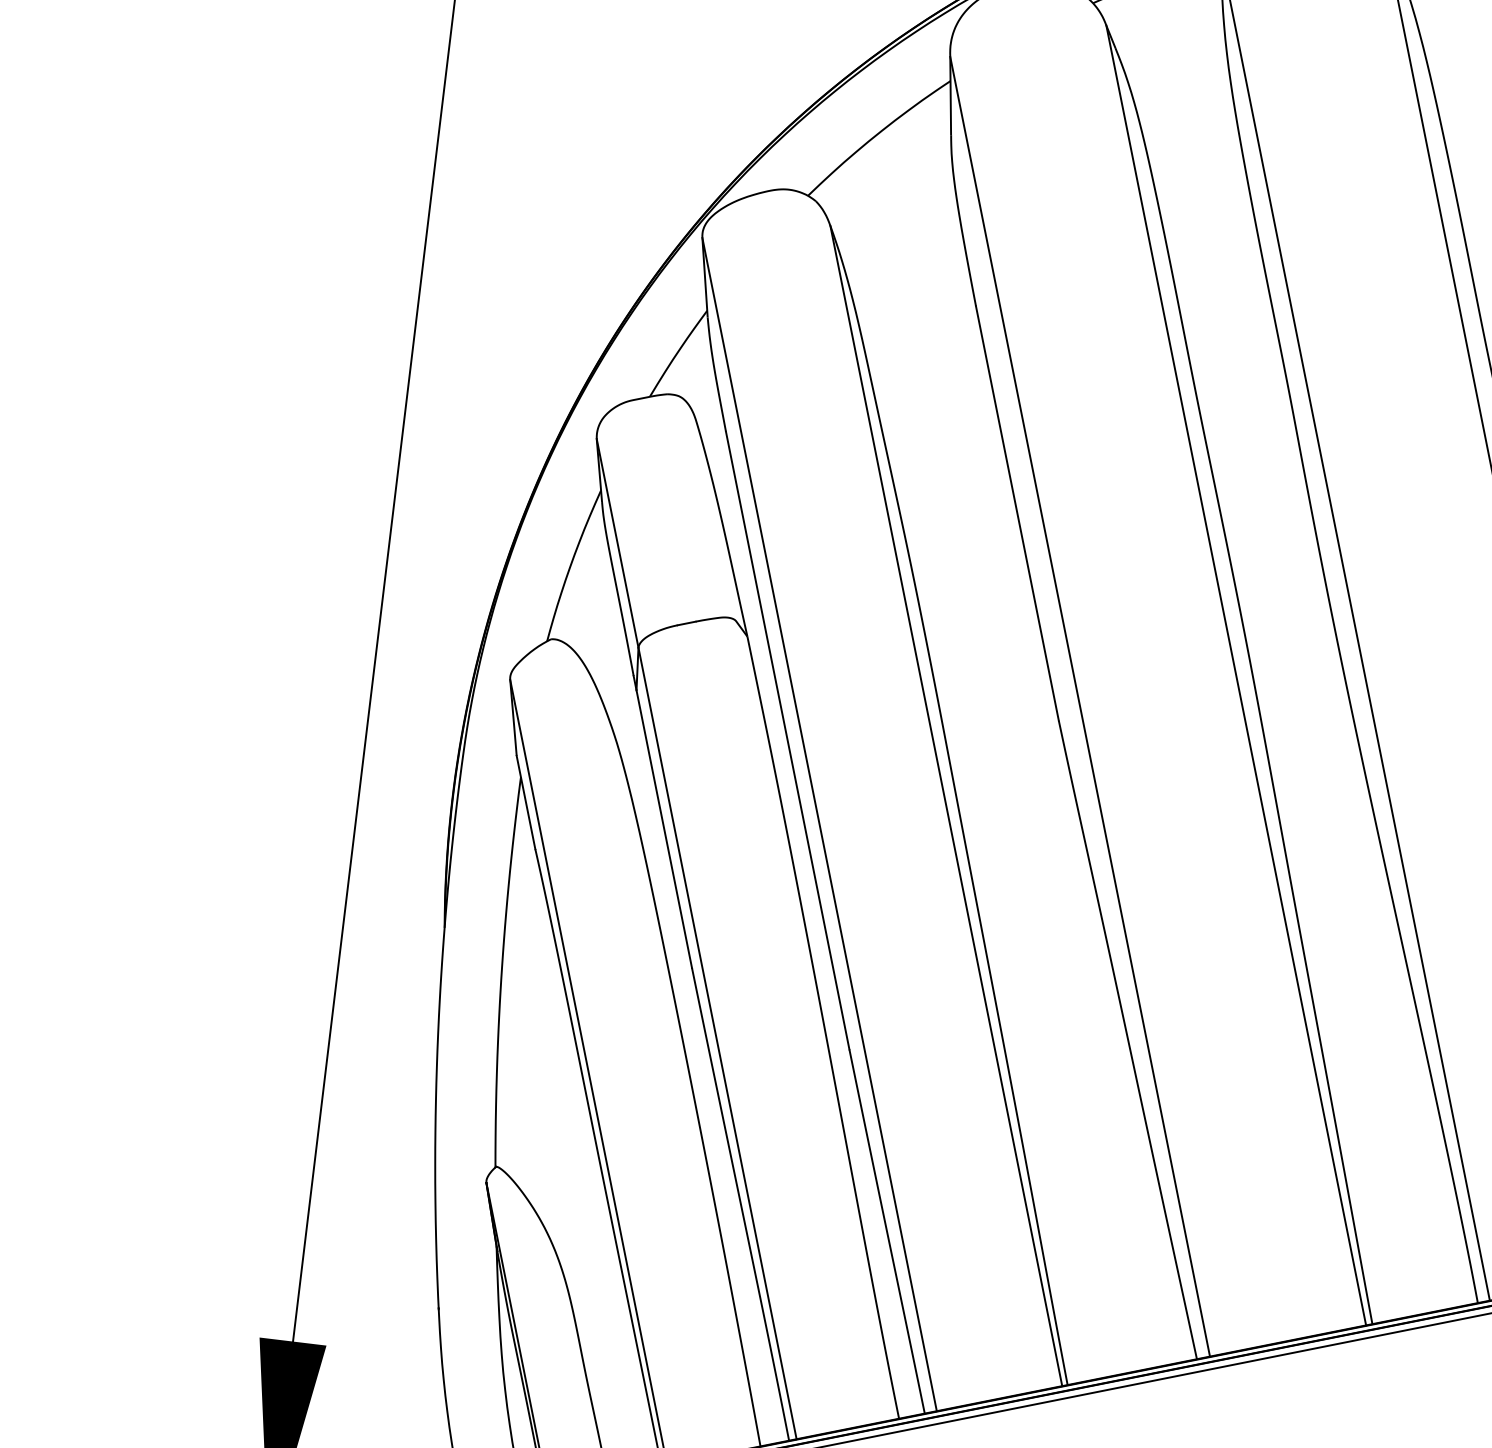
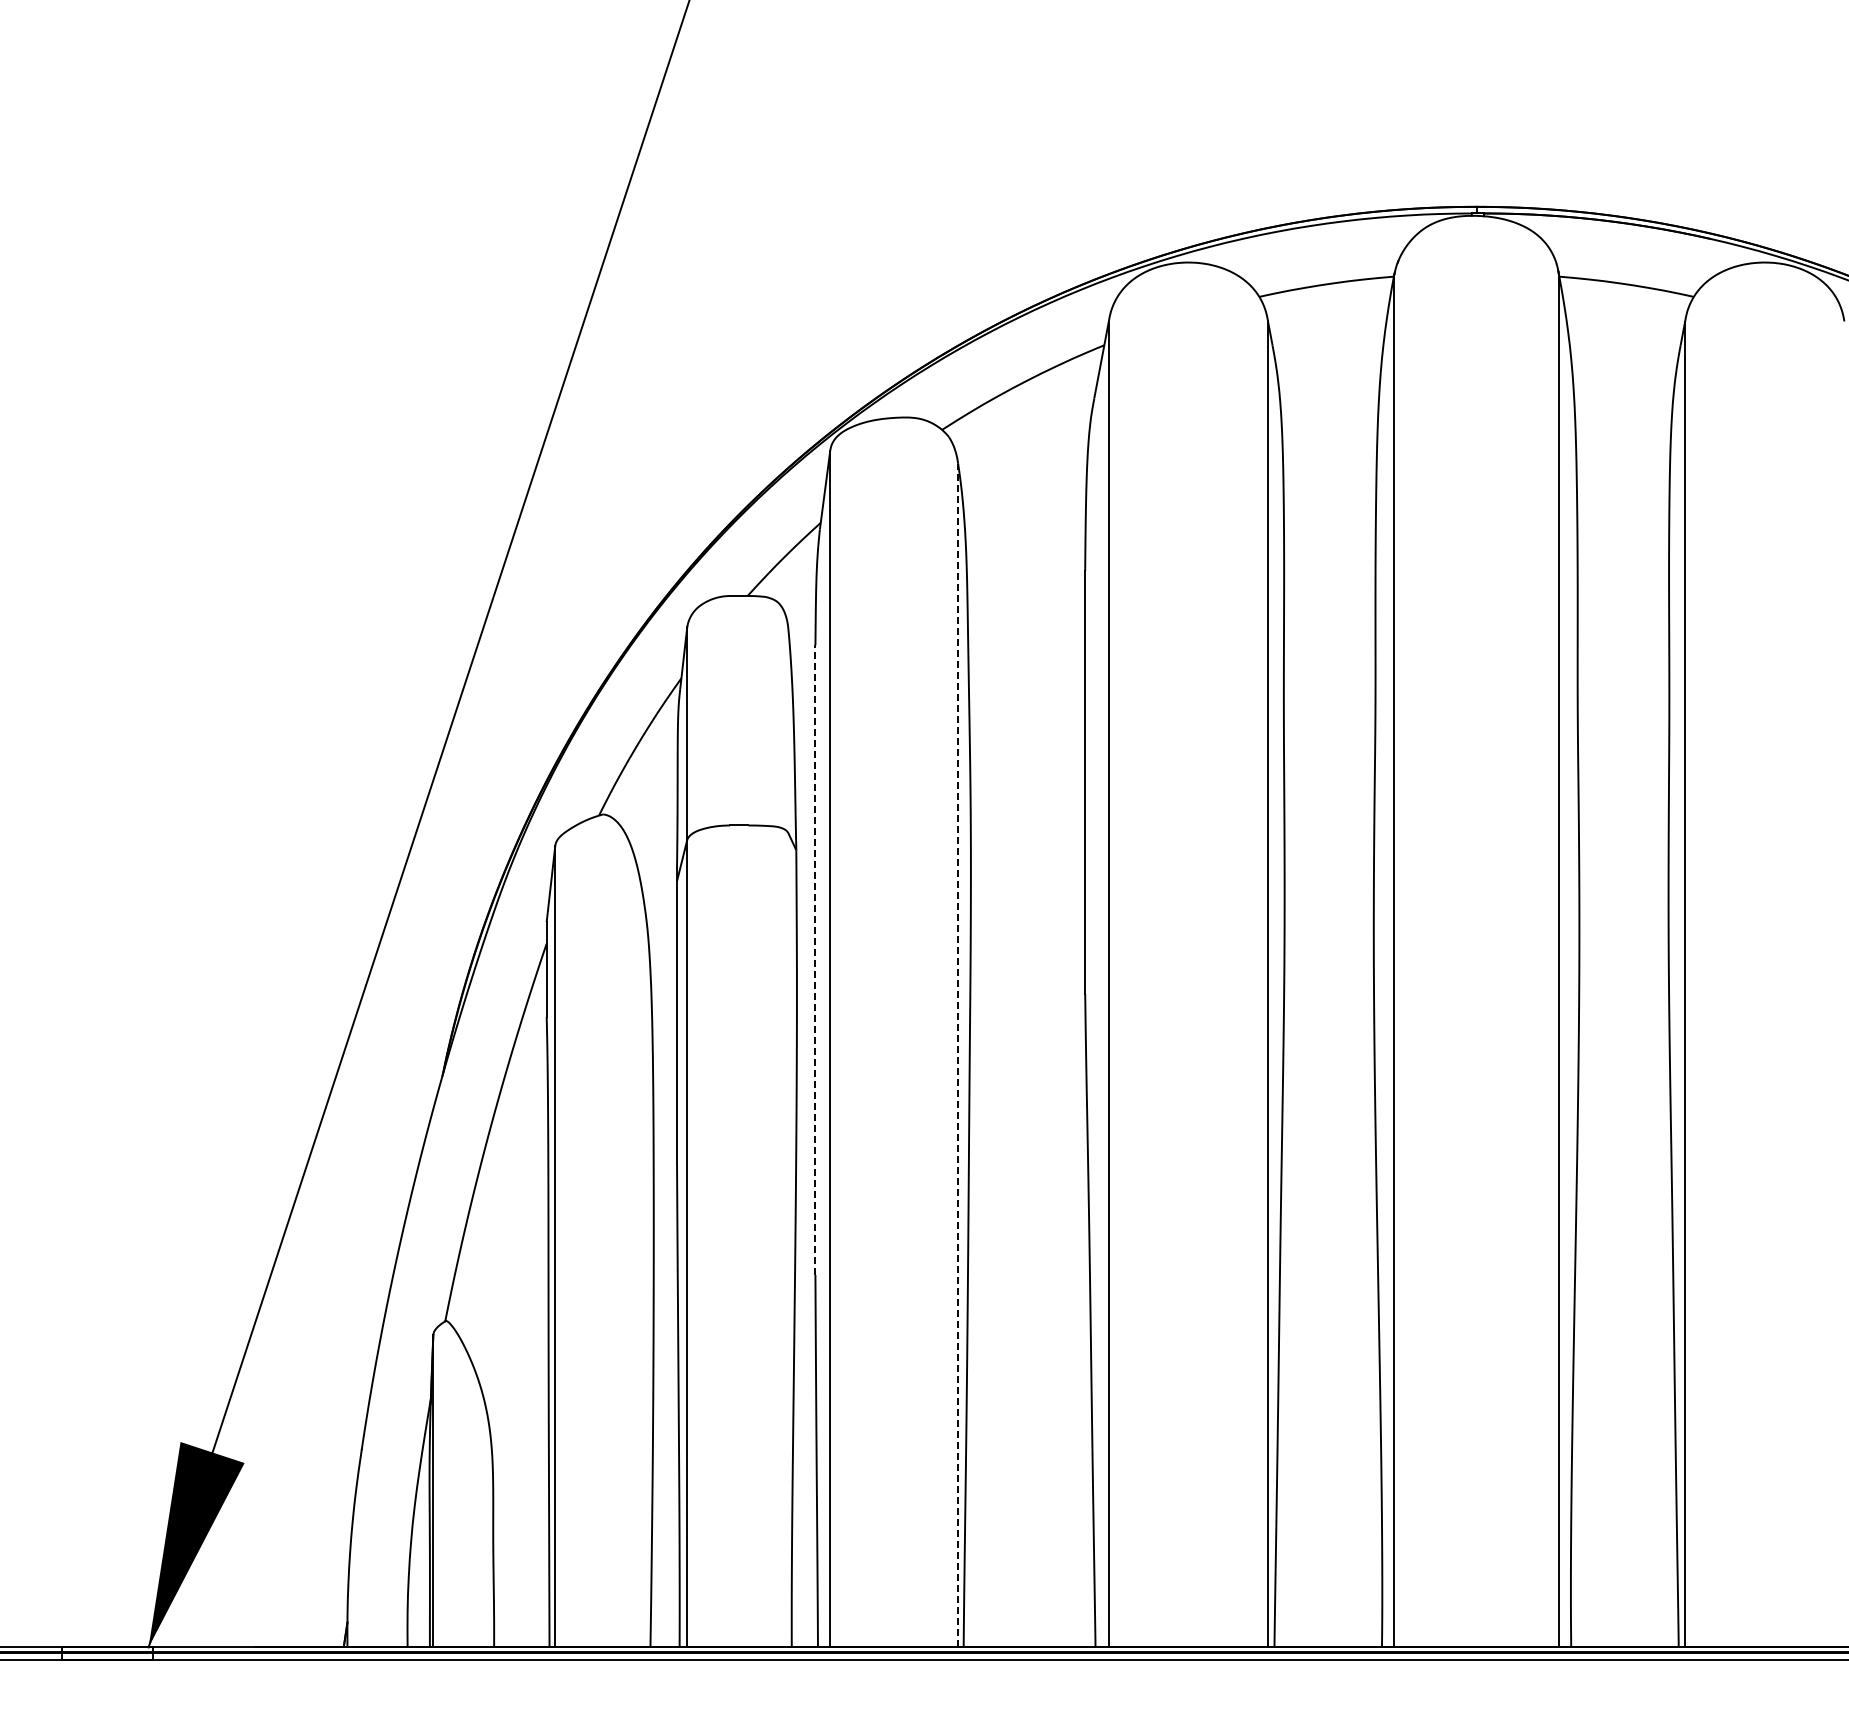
line: (787, 740) -> (815, 960), solid -> dashed
line: (946, 806) -> (958, 1055), solid -> dashed

